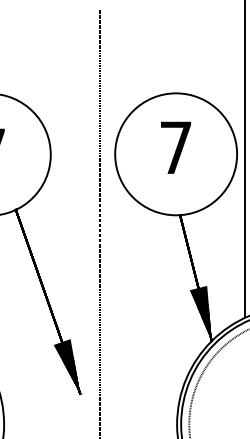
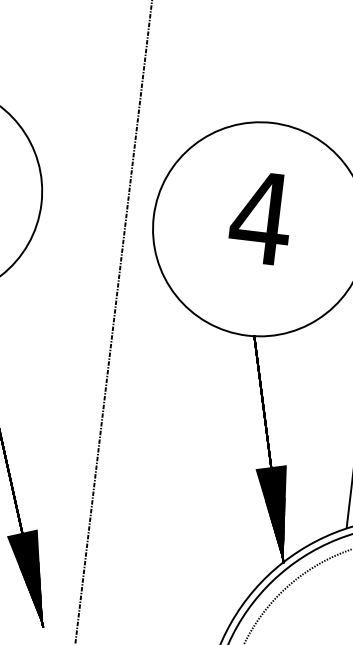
text: (175, 147) -> (260, 217), 7 -> 4

